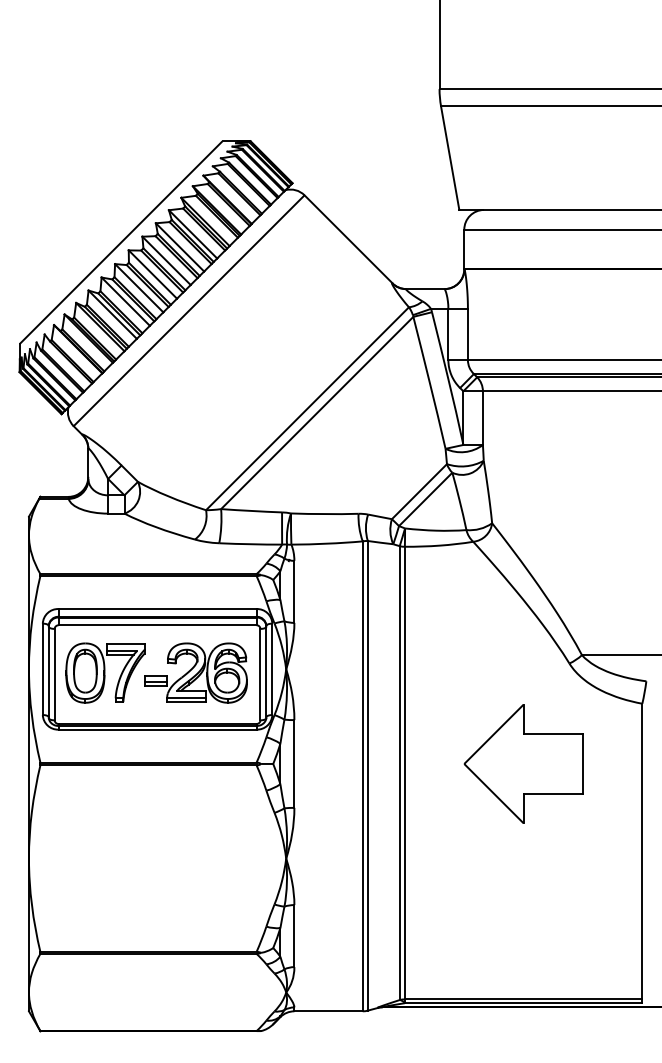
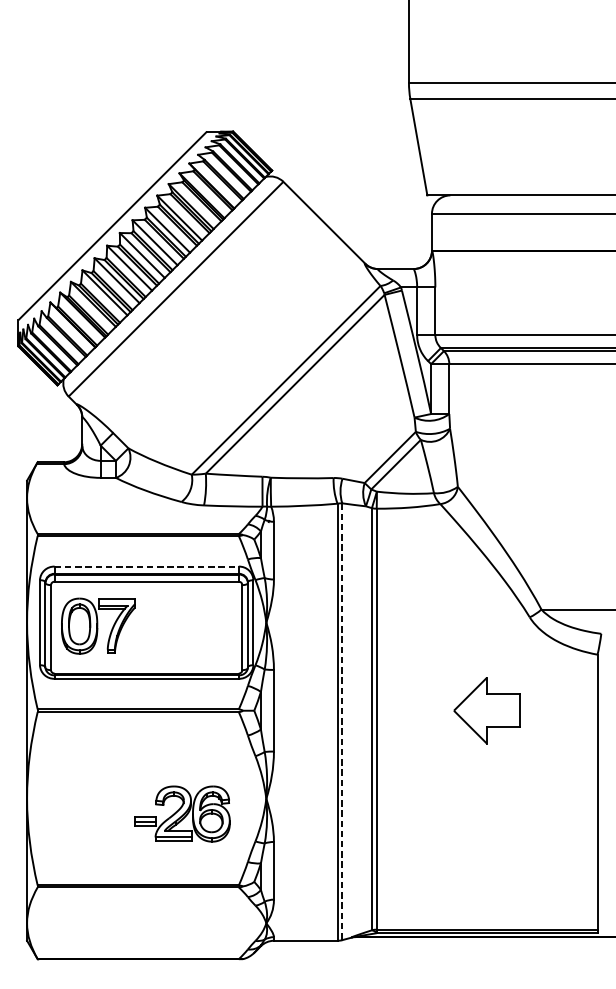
line: (157, 609) -> (146, 567), solid -> dashed
part: (195, 672) -> (181, 813), moved
part: (523, 763) -> (487, 710), size x0.6
line: (367, 775) -> (341, 721), solid -> dashed

